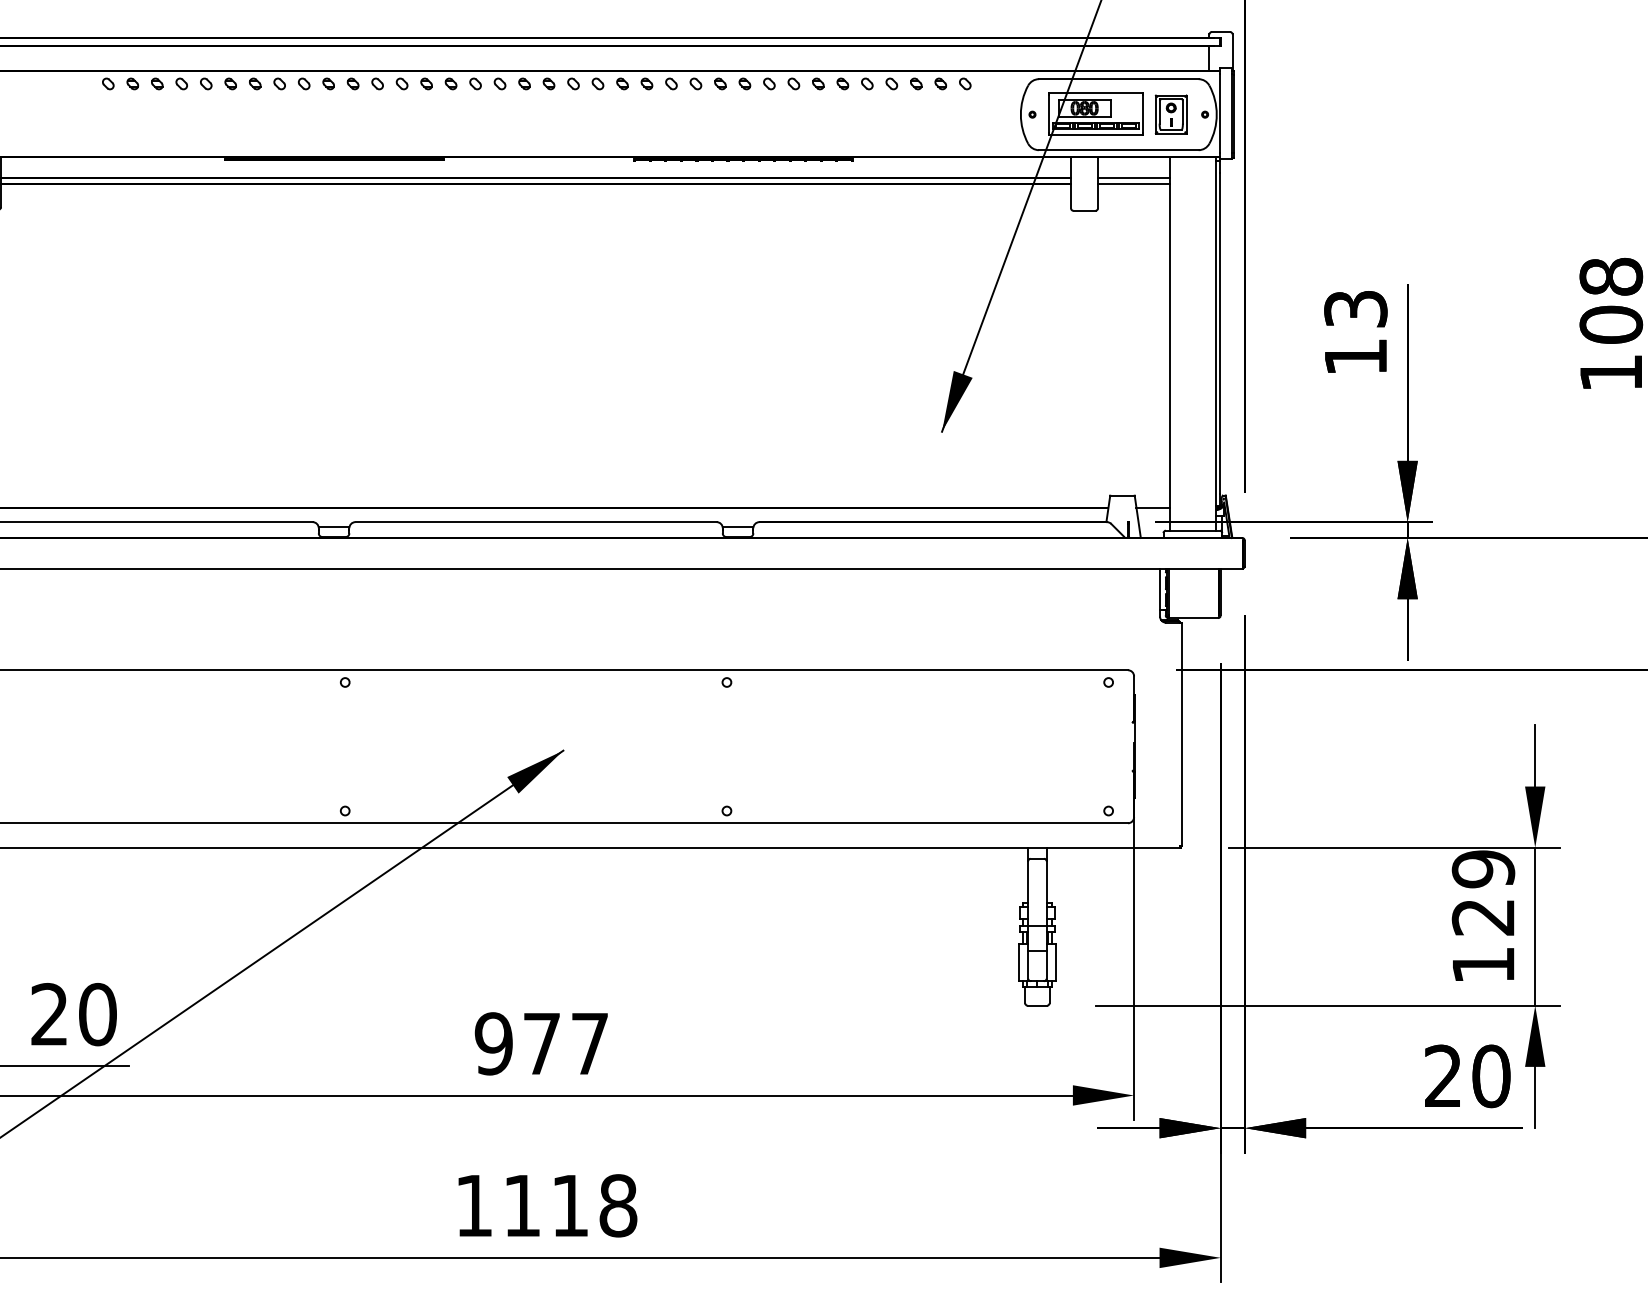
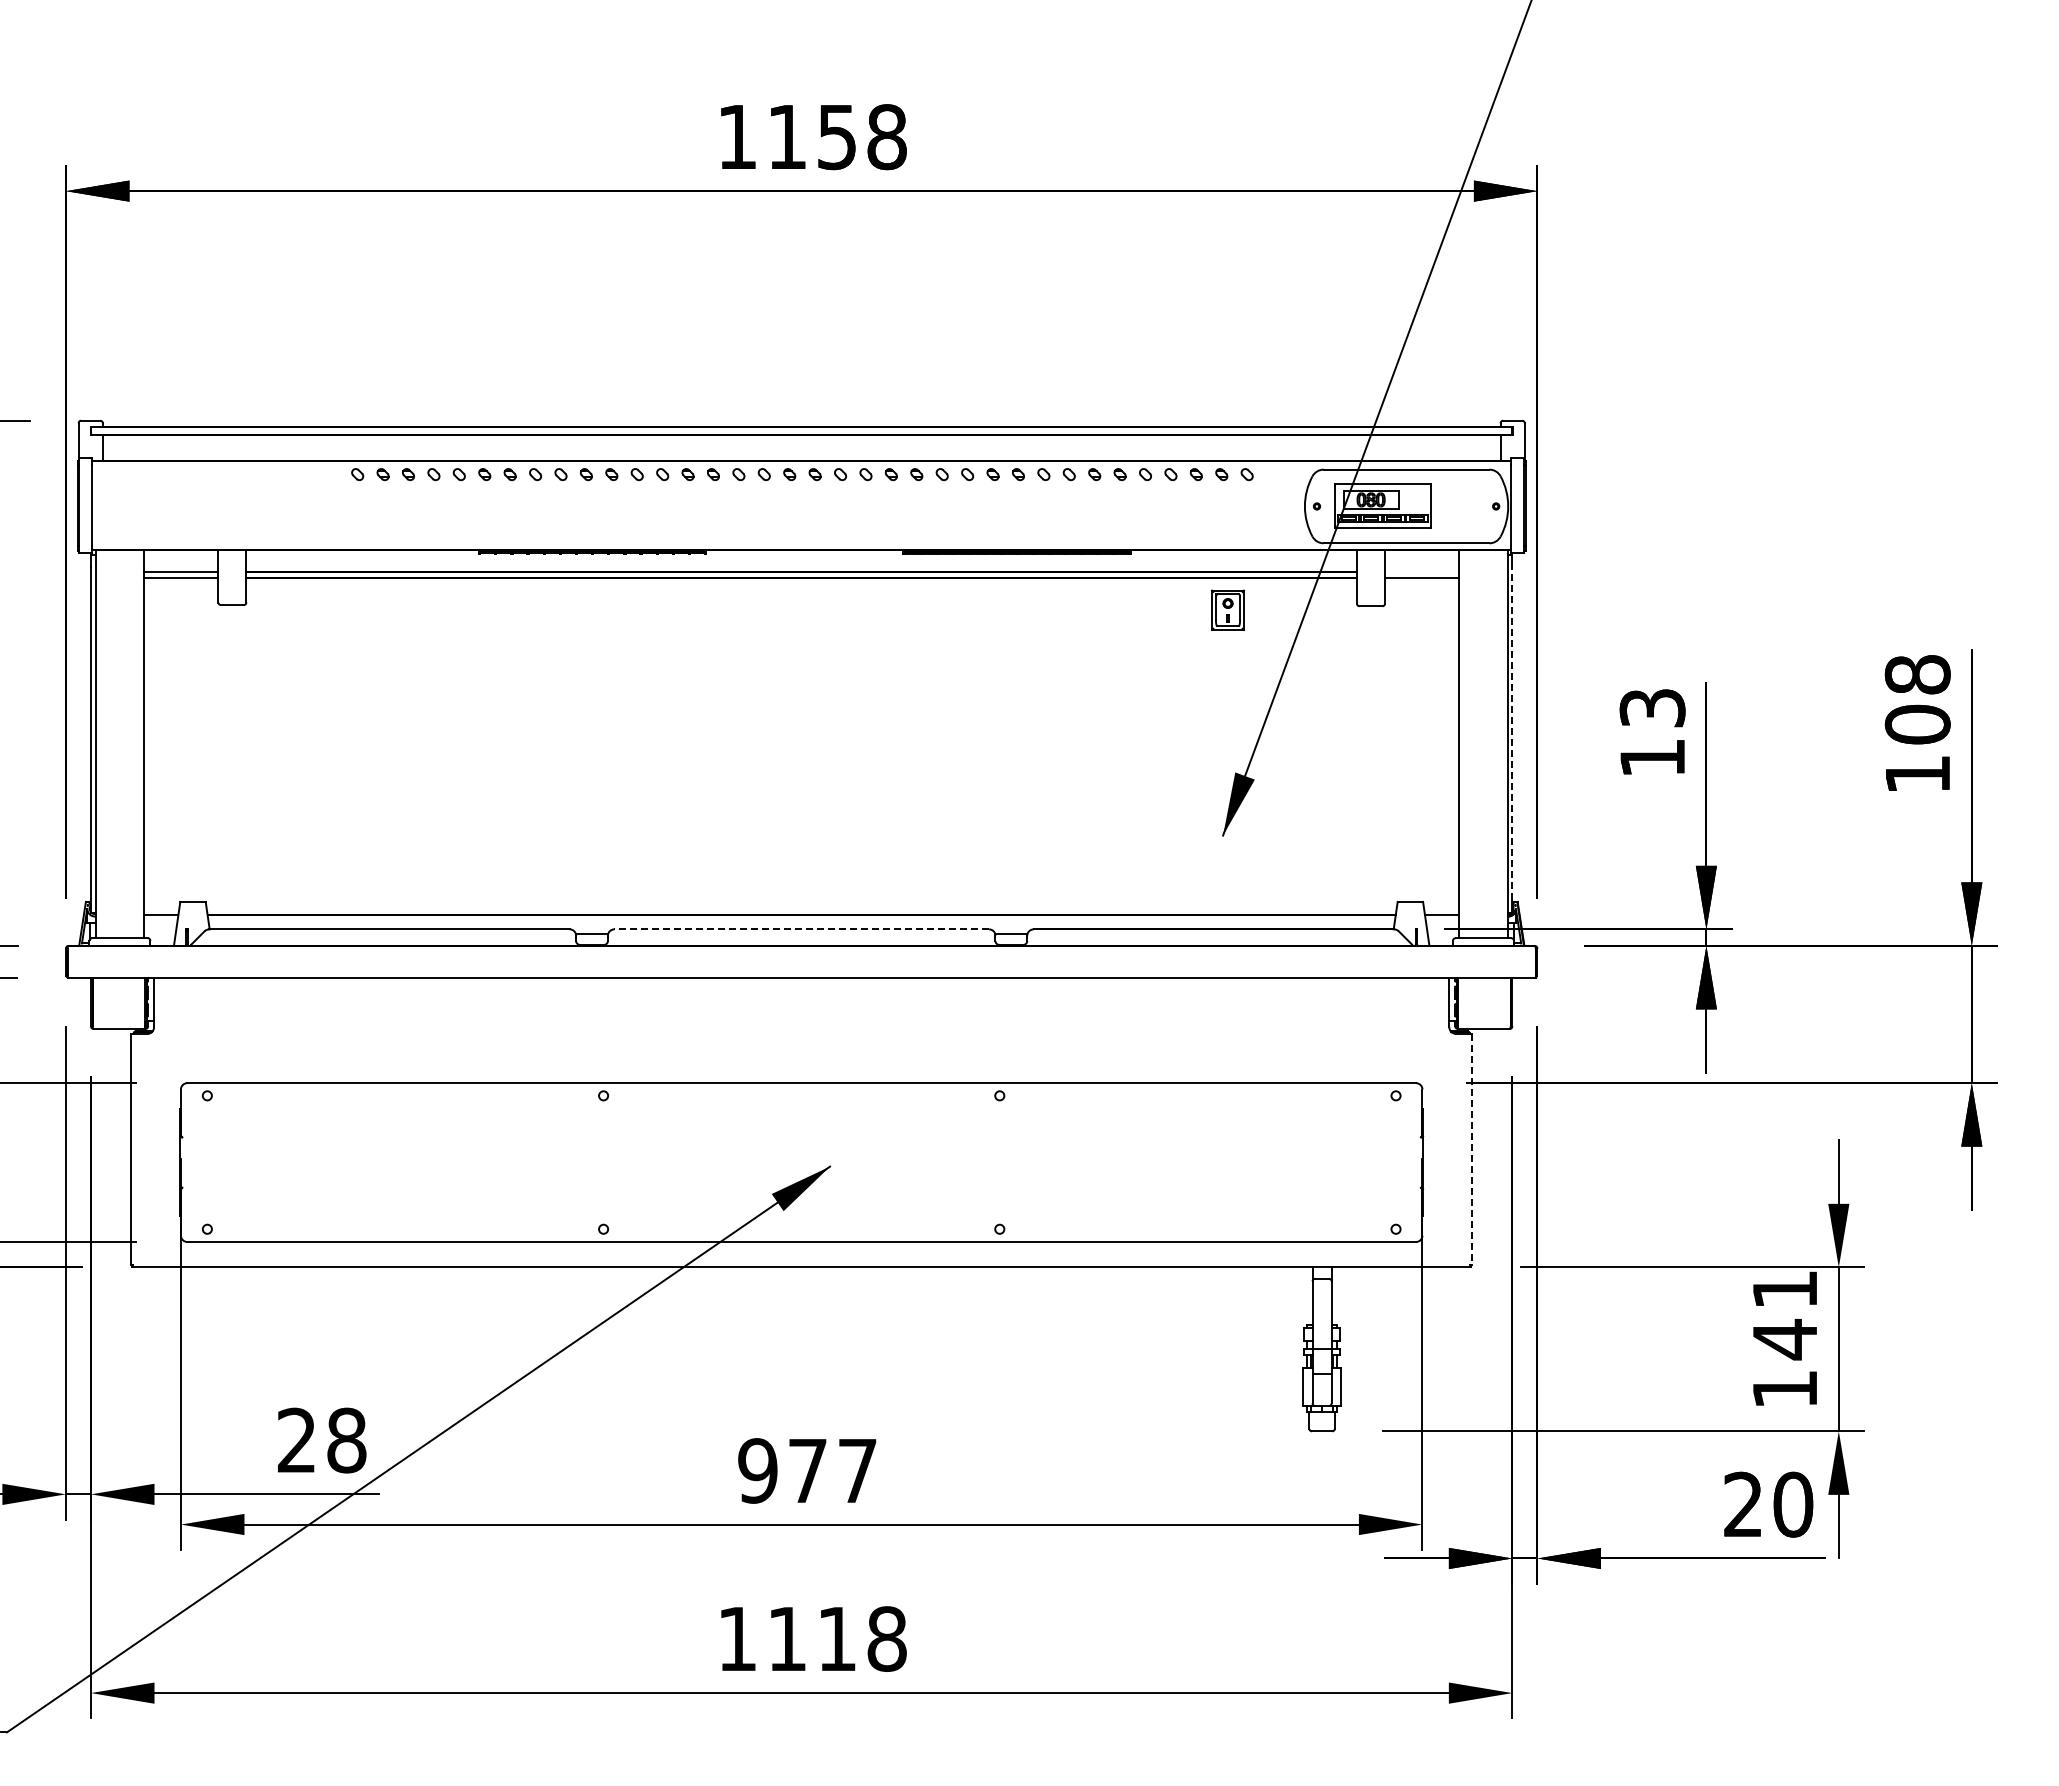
part: (1170, 114) -> (1227, 610), moved
line: (1133, 177) -> (1421, 571), removed
line: (1220, 333) -> (1512, 733), solid -> dashed
line: (535, 522) -> (801, 929), solid -> dashed
line: (1182, 734) -> (1472, 1149), solid -> dashed
text: (1483, 894) -> (1785, 1315), 129 -> 141
text: (97, 1014) -> (346, 1440), 20 -> 28

